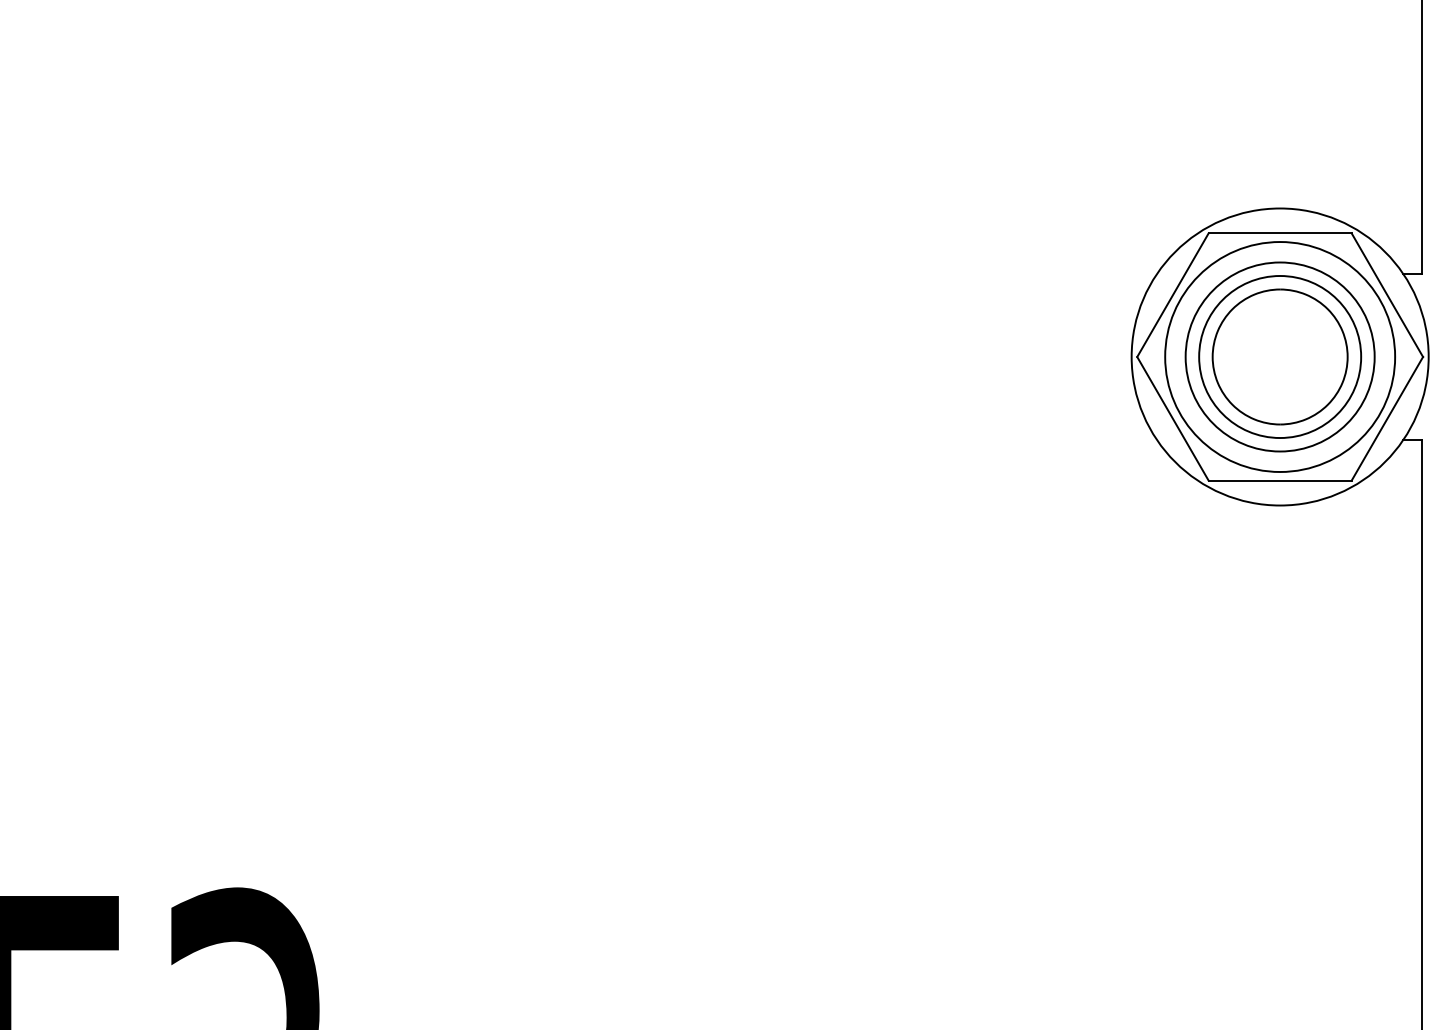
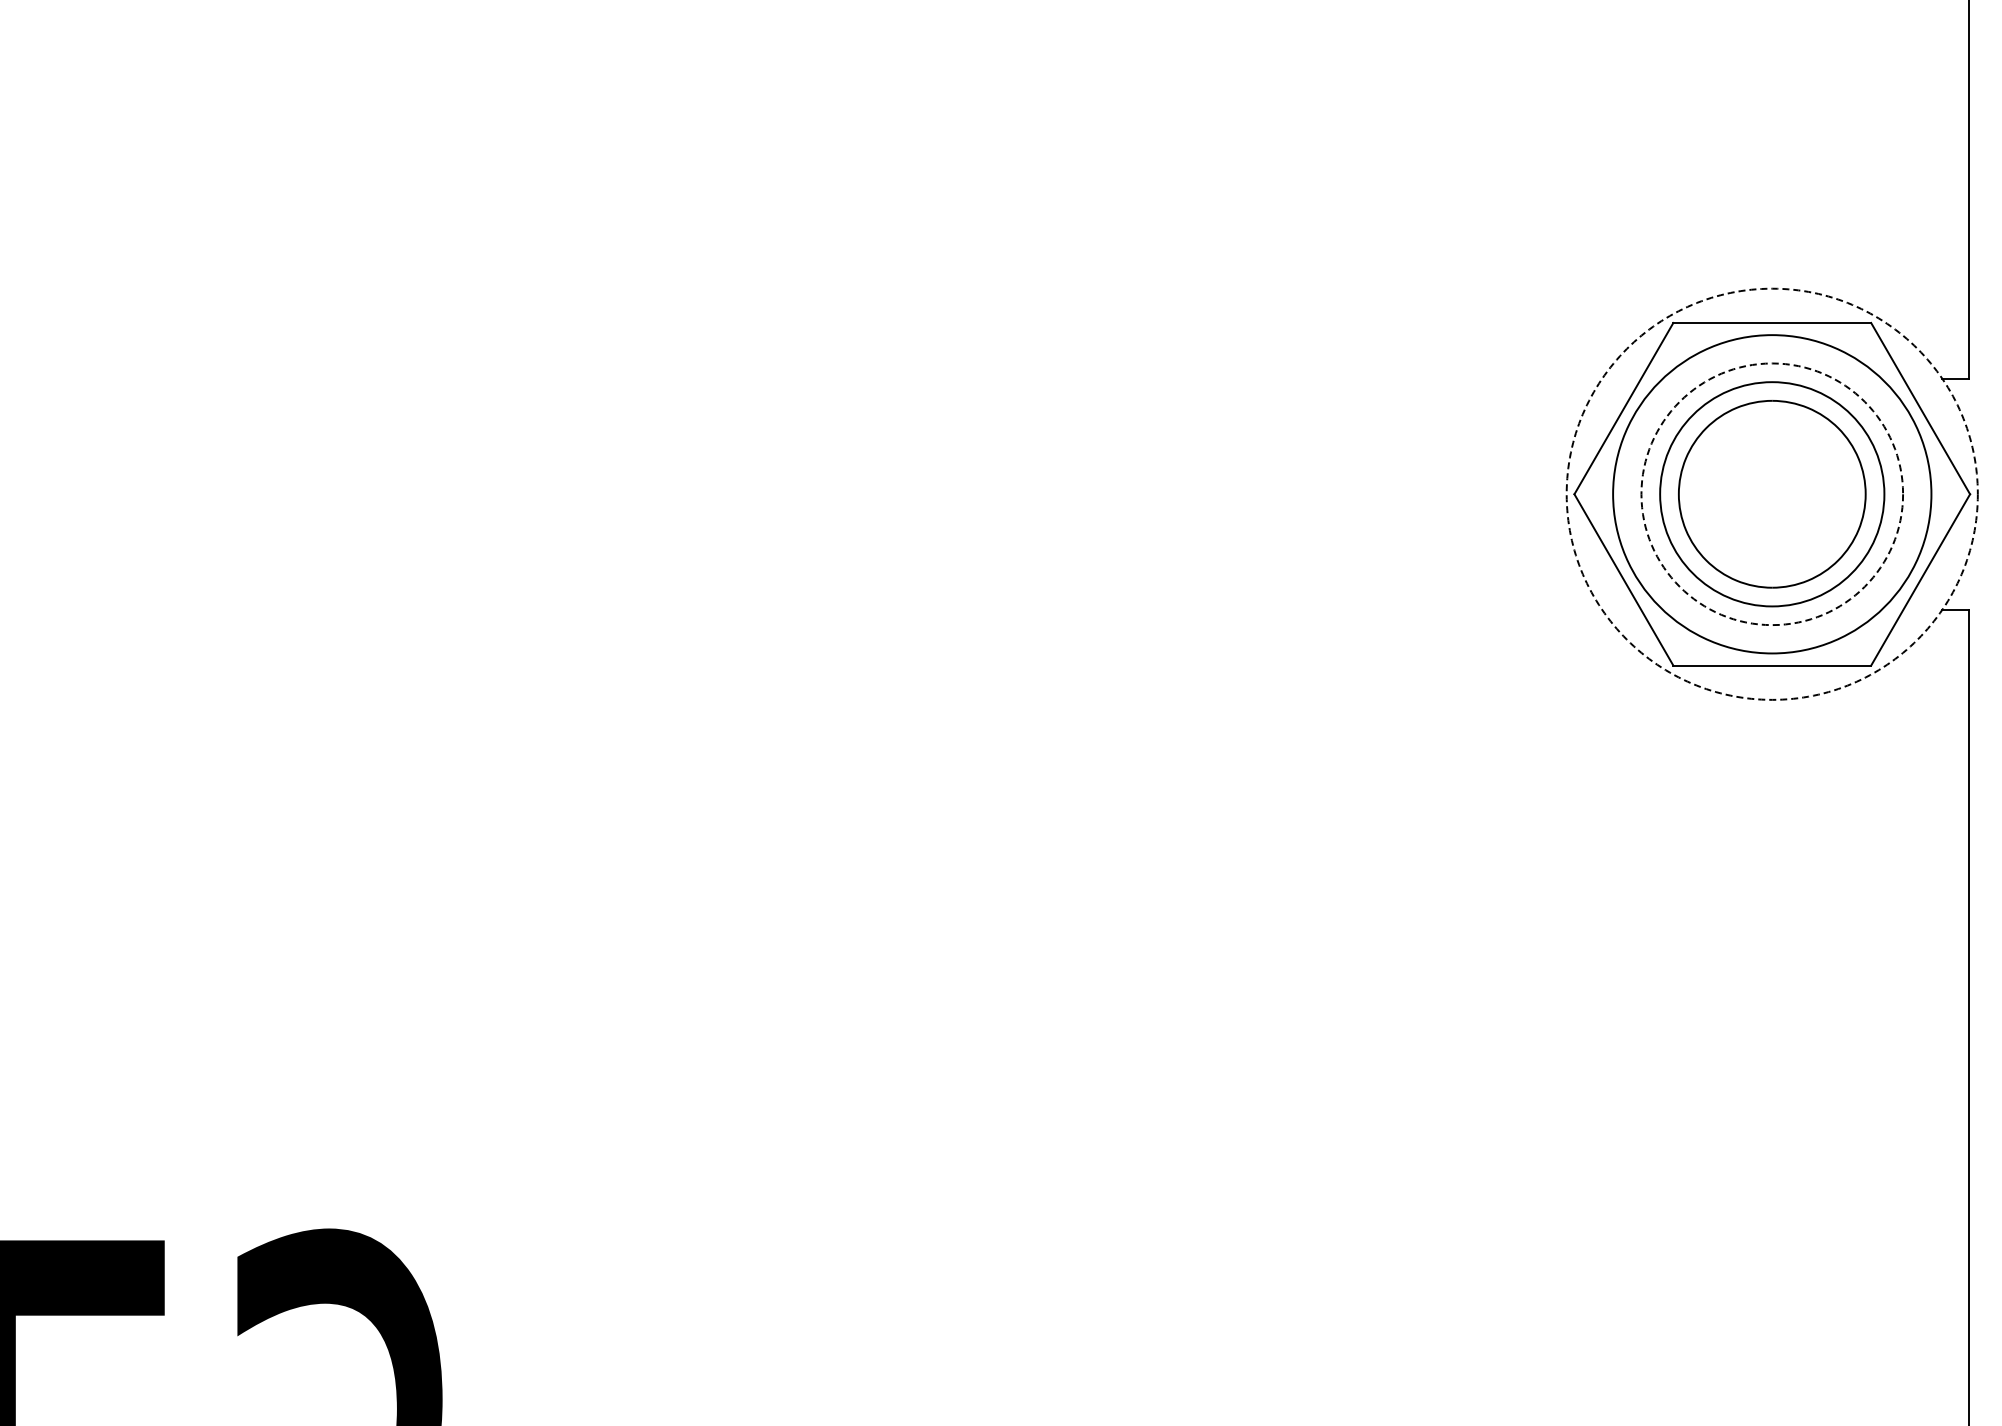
circle: (1279, 356) -> (1771, 493), solid -> dashed
circle: (1280, 357) -> (1772, 494), solid -> dashed

